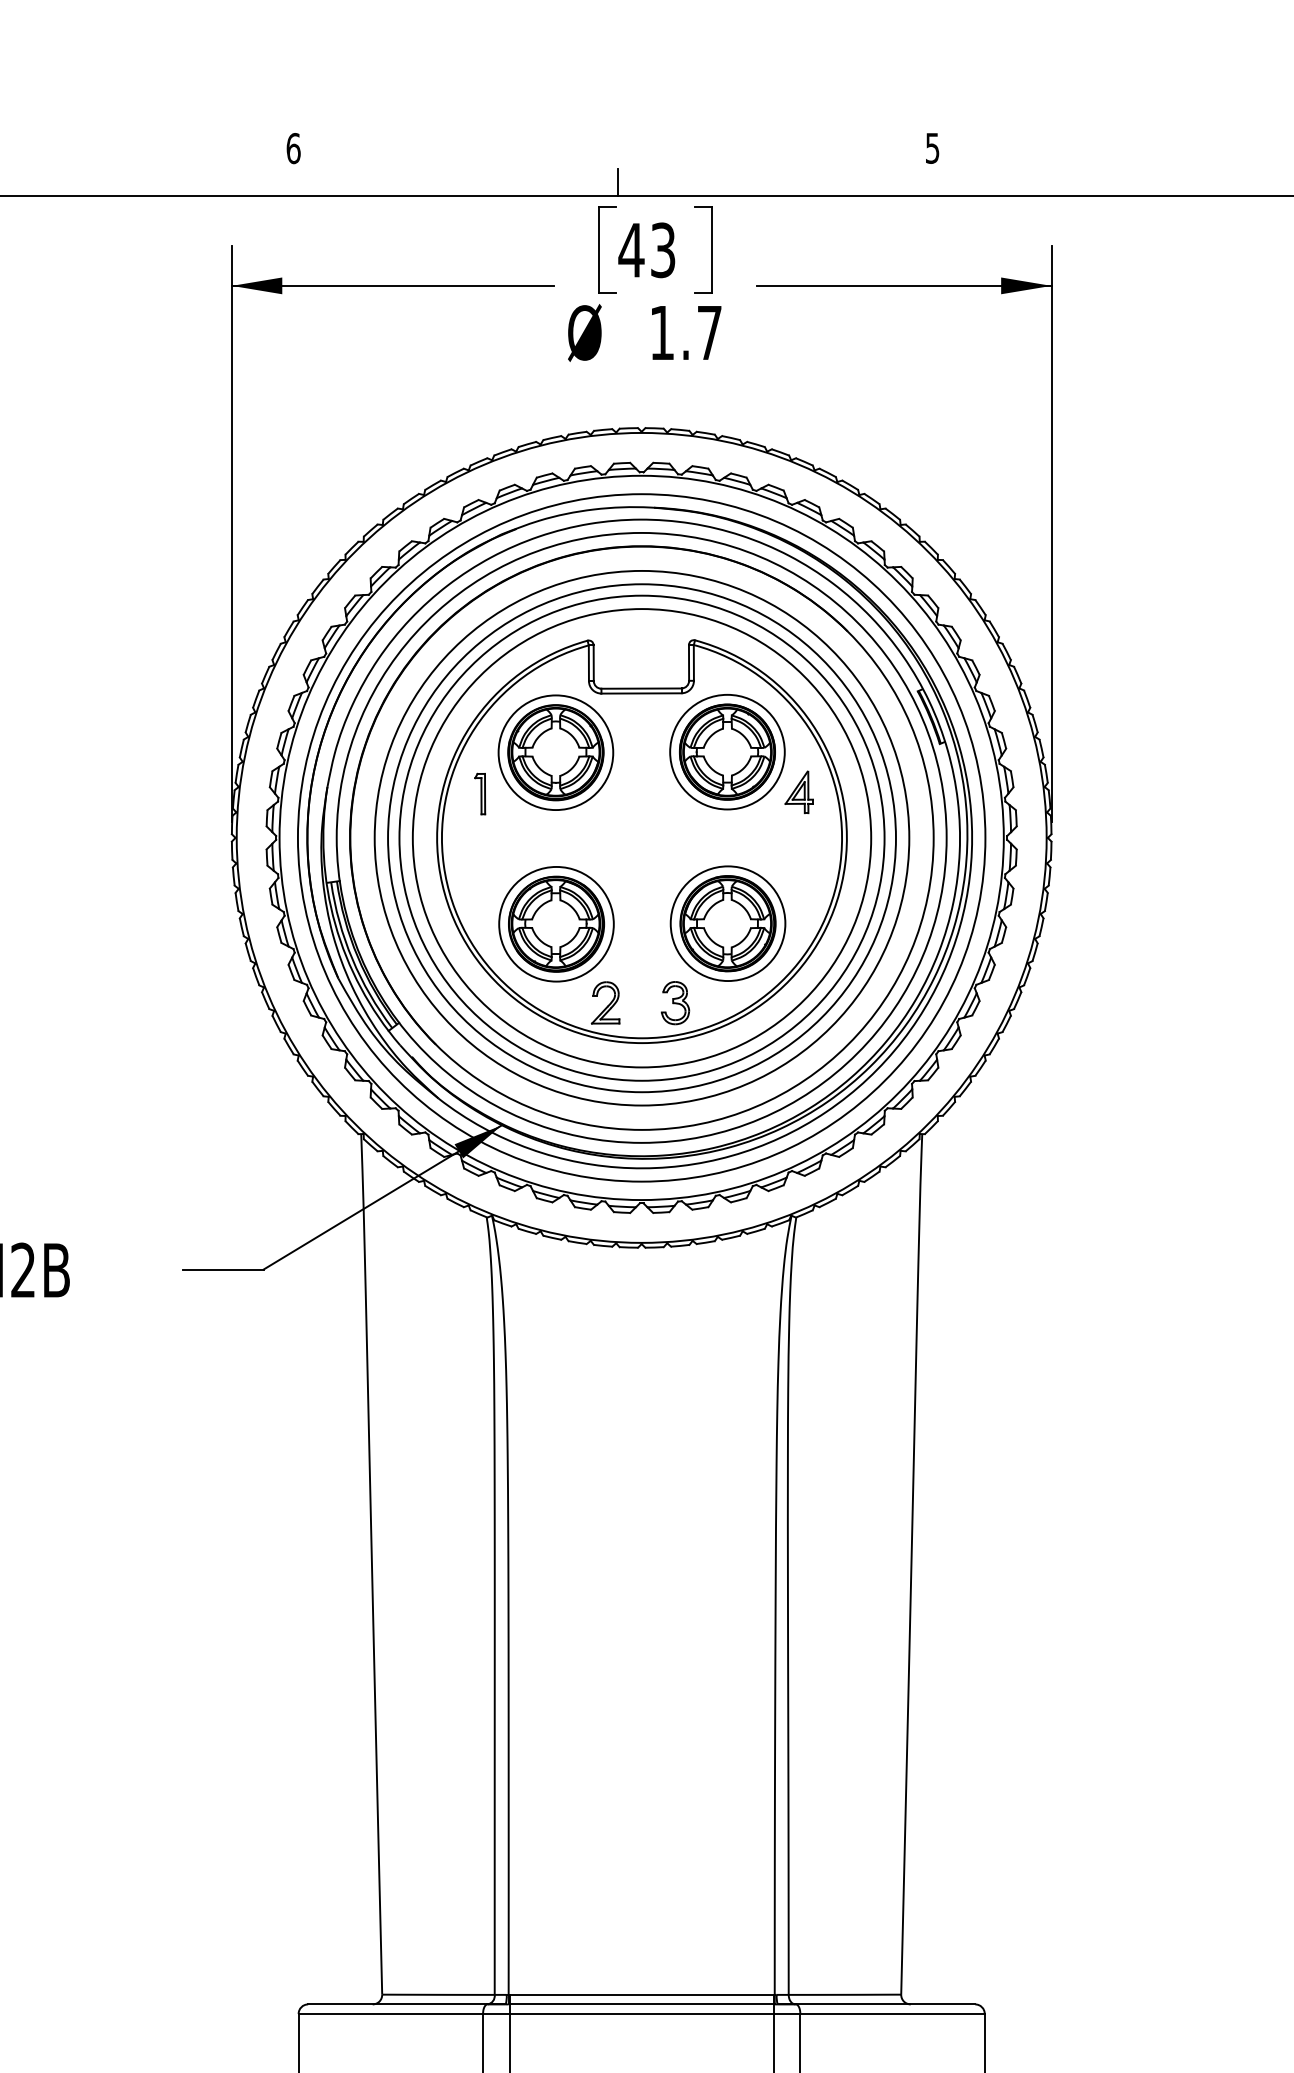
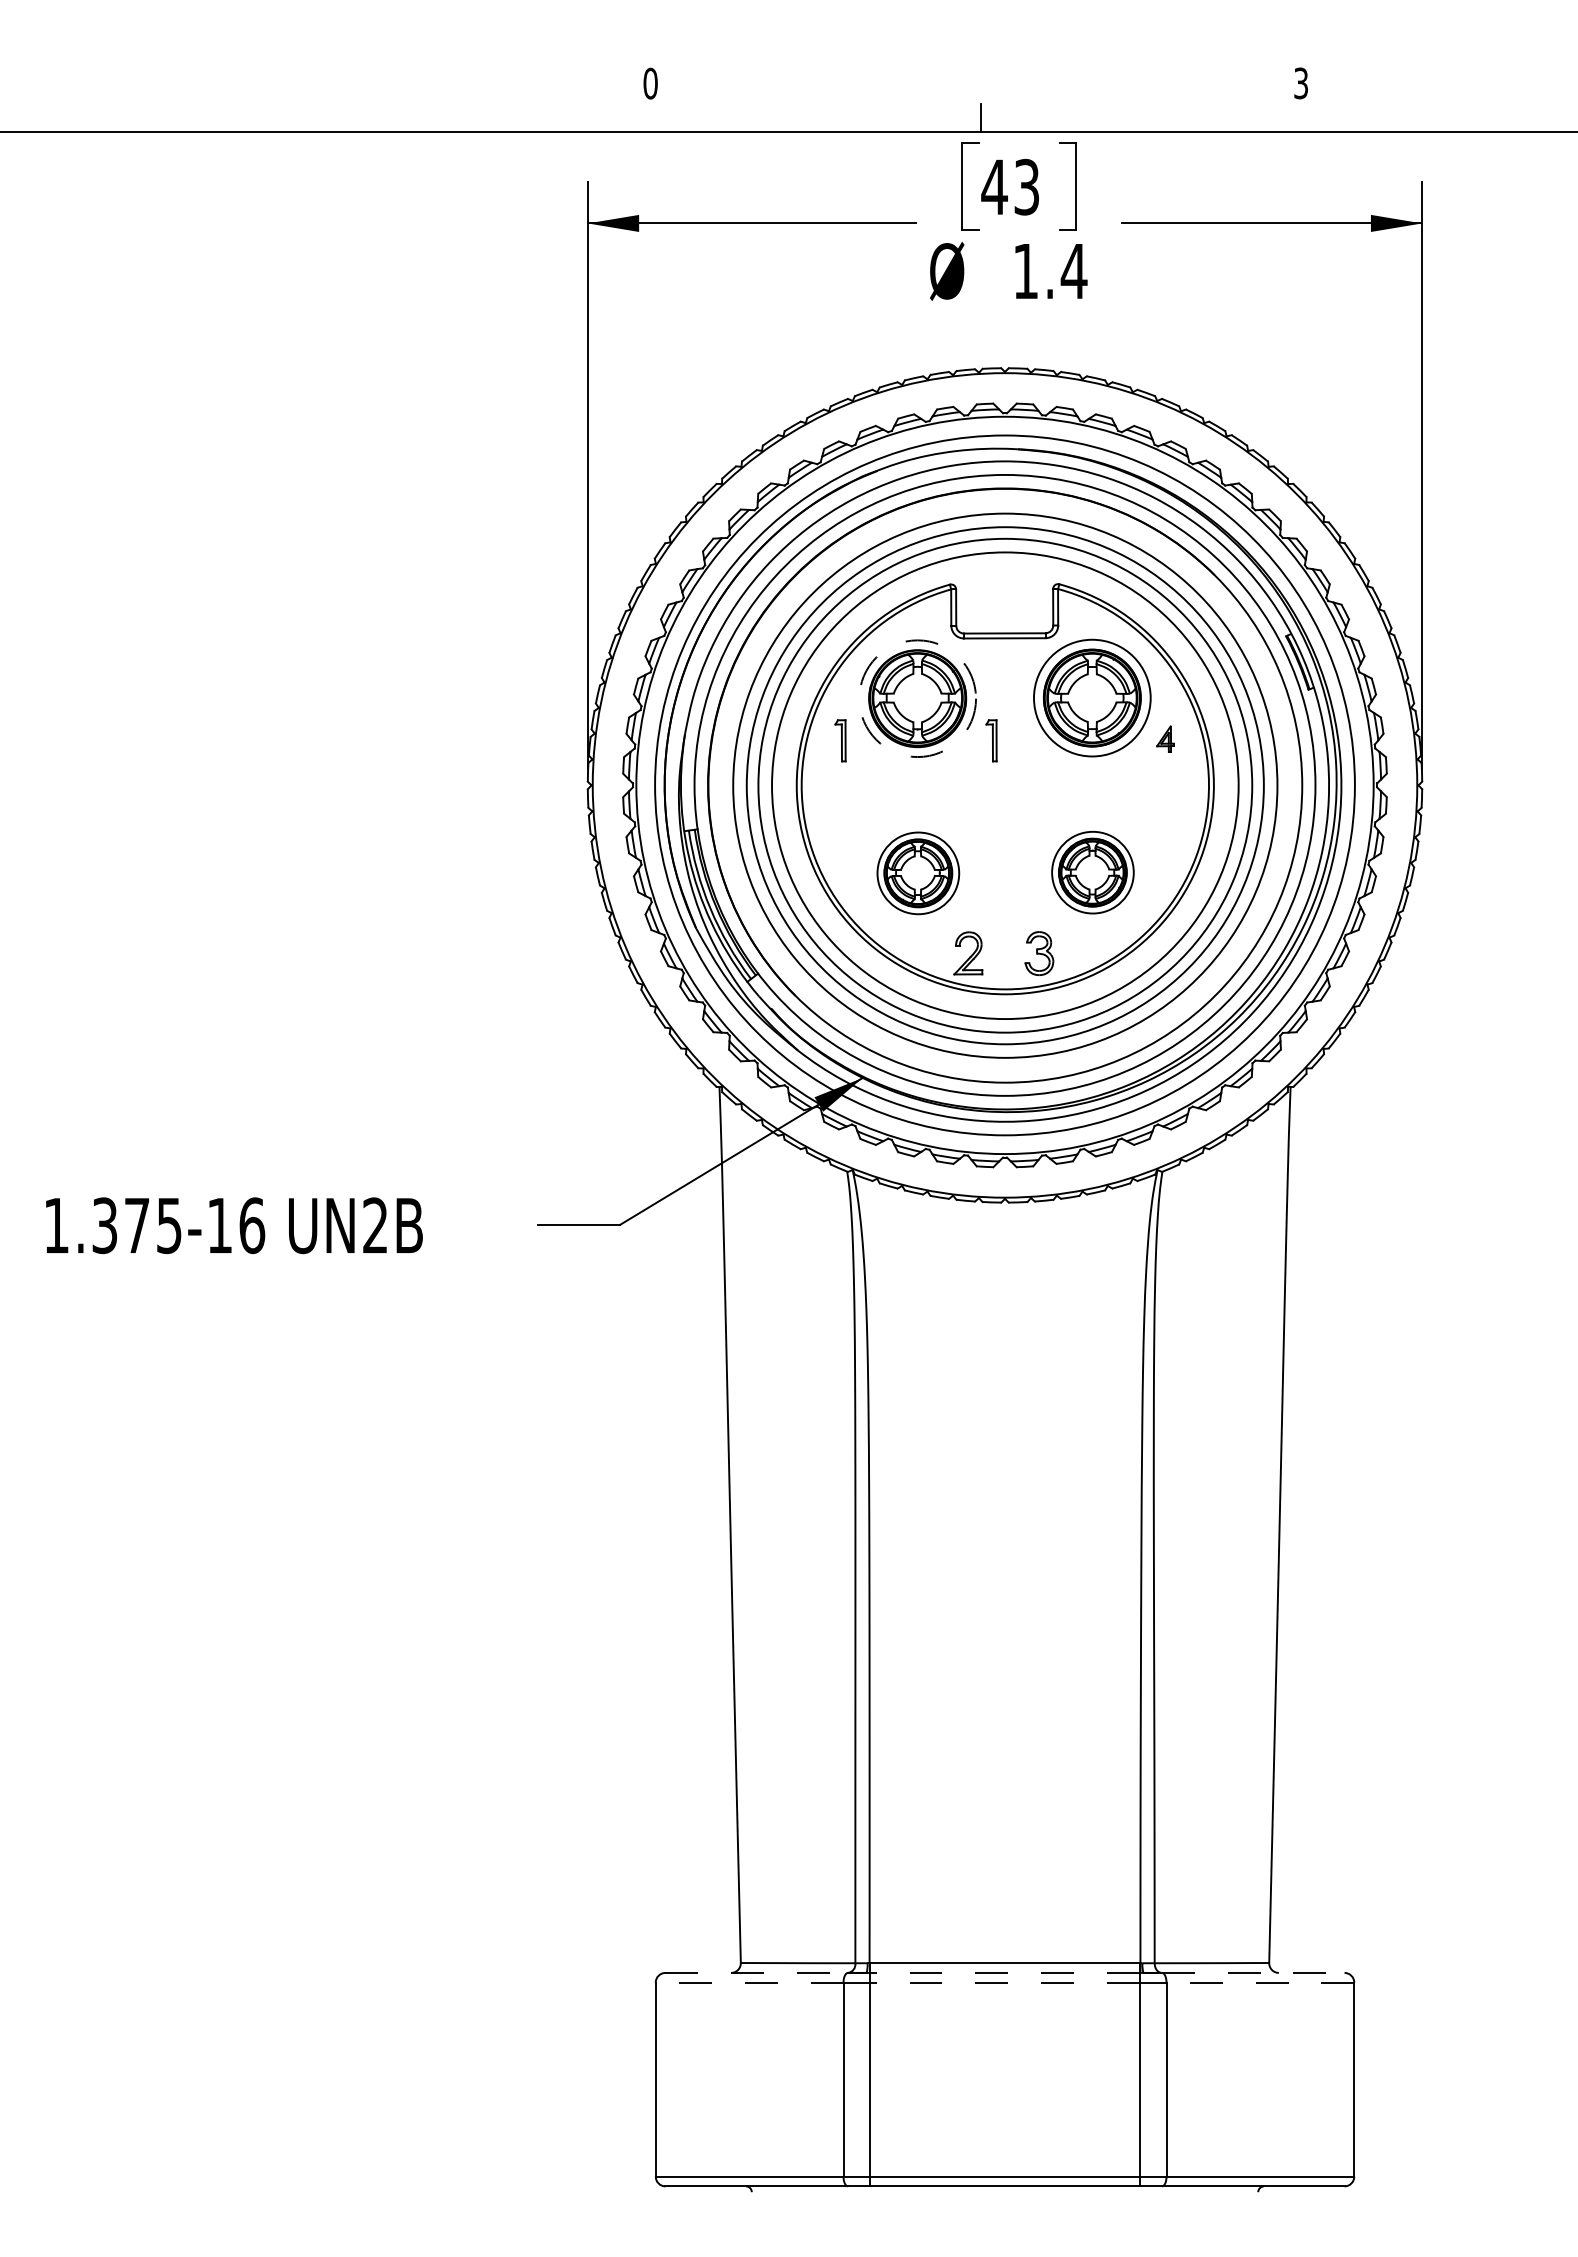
text: (931, 147) -> (1300, 82), 5 -> 3
text: (293, 148) -> (650, 83), 6 -> 0
text: (708, 333) -> (1073, 271), 1.7 -> 1.4
circle: (555, 752) -> (917, 698), solid -> dashed
part: (799, 792) -> (1165, 739), size x0.6
part: (628, 793) -> (991, 740), added
part: (727, 923) -> (1092, 872), size x0.7
part: (556, 924) -> (918, 873), size x0.7
line: (398, 2003) -> (757, 1972), solid -> dashed
line: (642, 2003) -> (1005, 1972), solid -> dashed
line: (885, 2003) -> (1253, 1972), solid -> dashed
line: (390, 2013) -> (749, 1982), solid -> dashed
line: (642, 2013) -> (1005, 1982), solid -> dashed
line: (892, 2013) -> (1260, 1982), solid -> dashed

